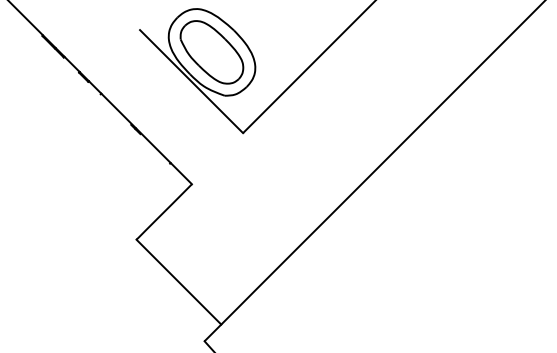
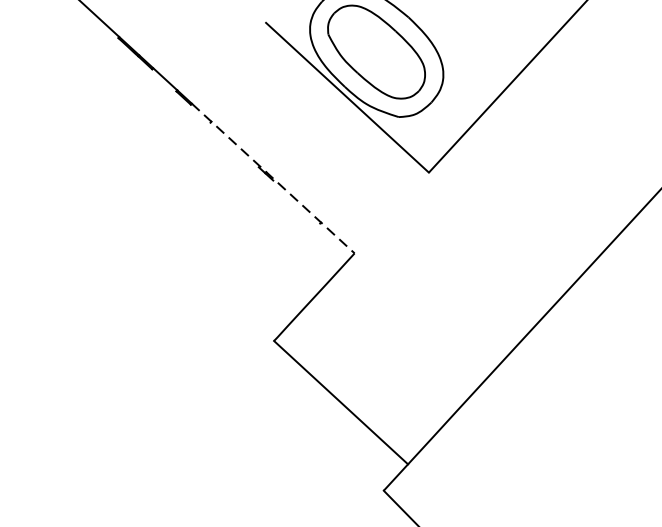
line: (140, 132) -> (273, 178), solid -> dashed

